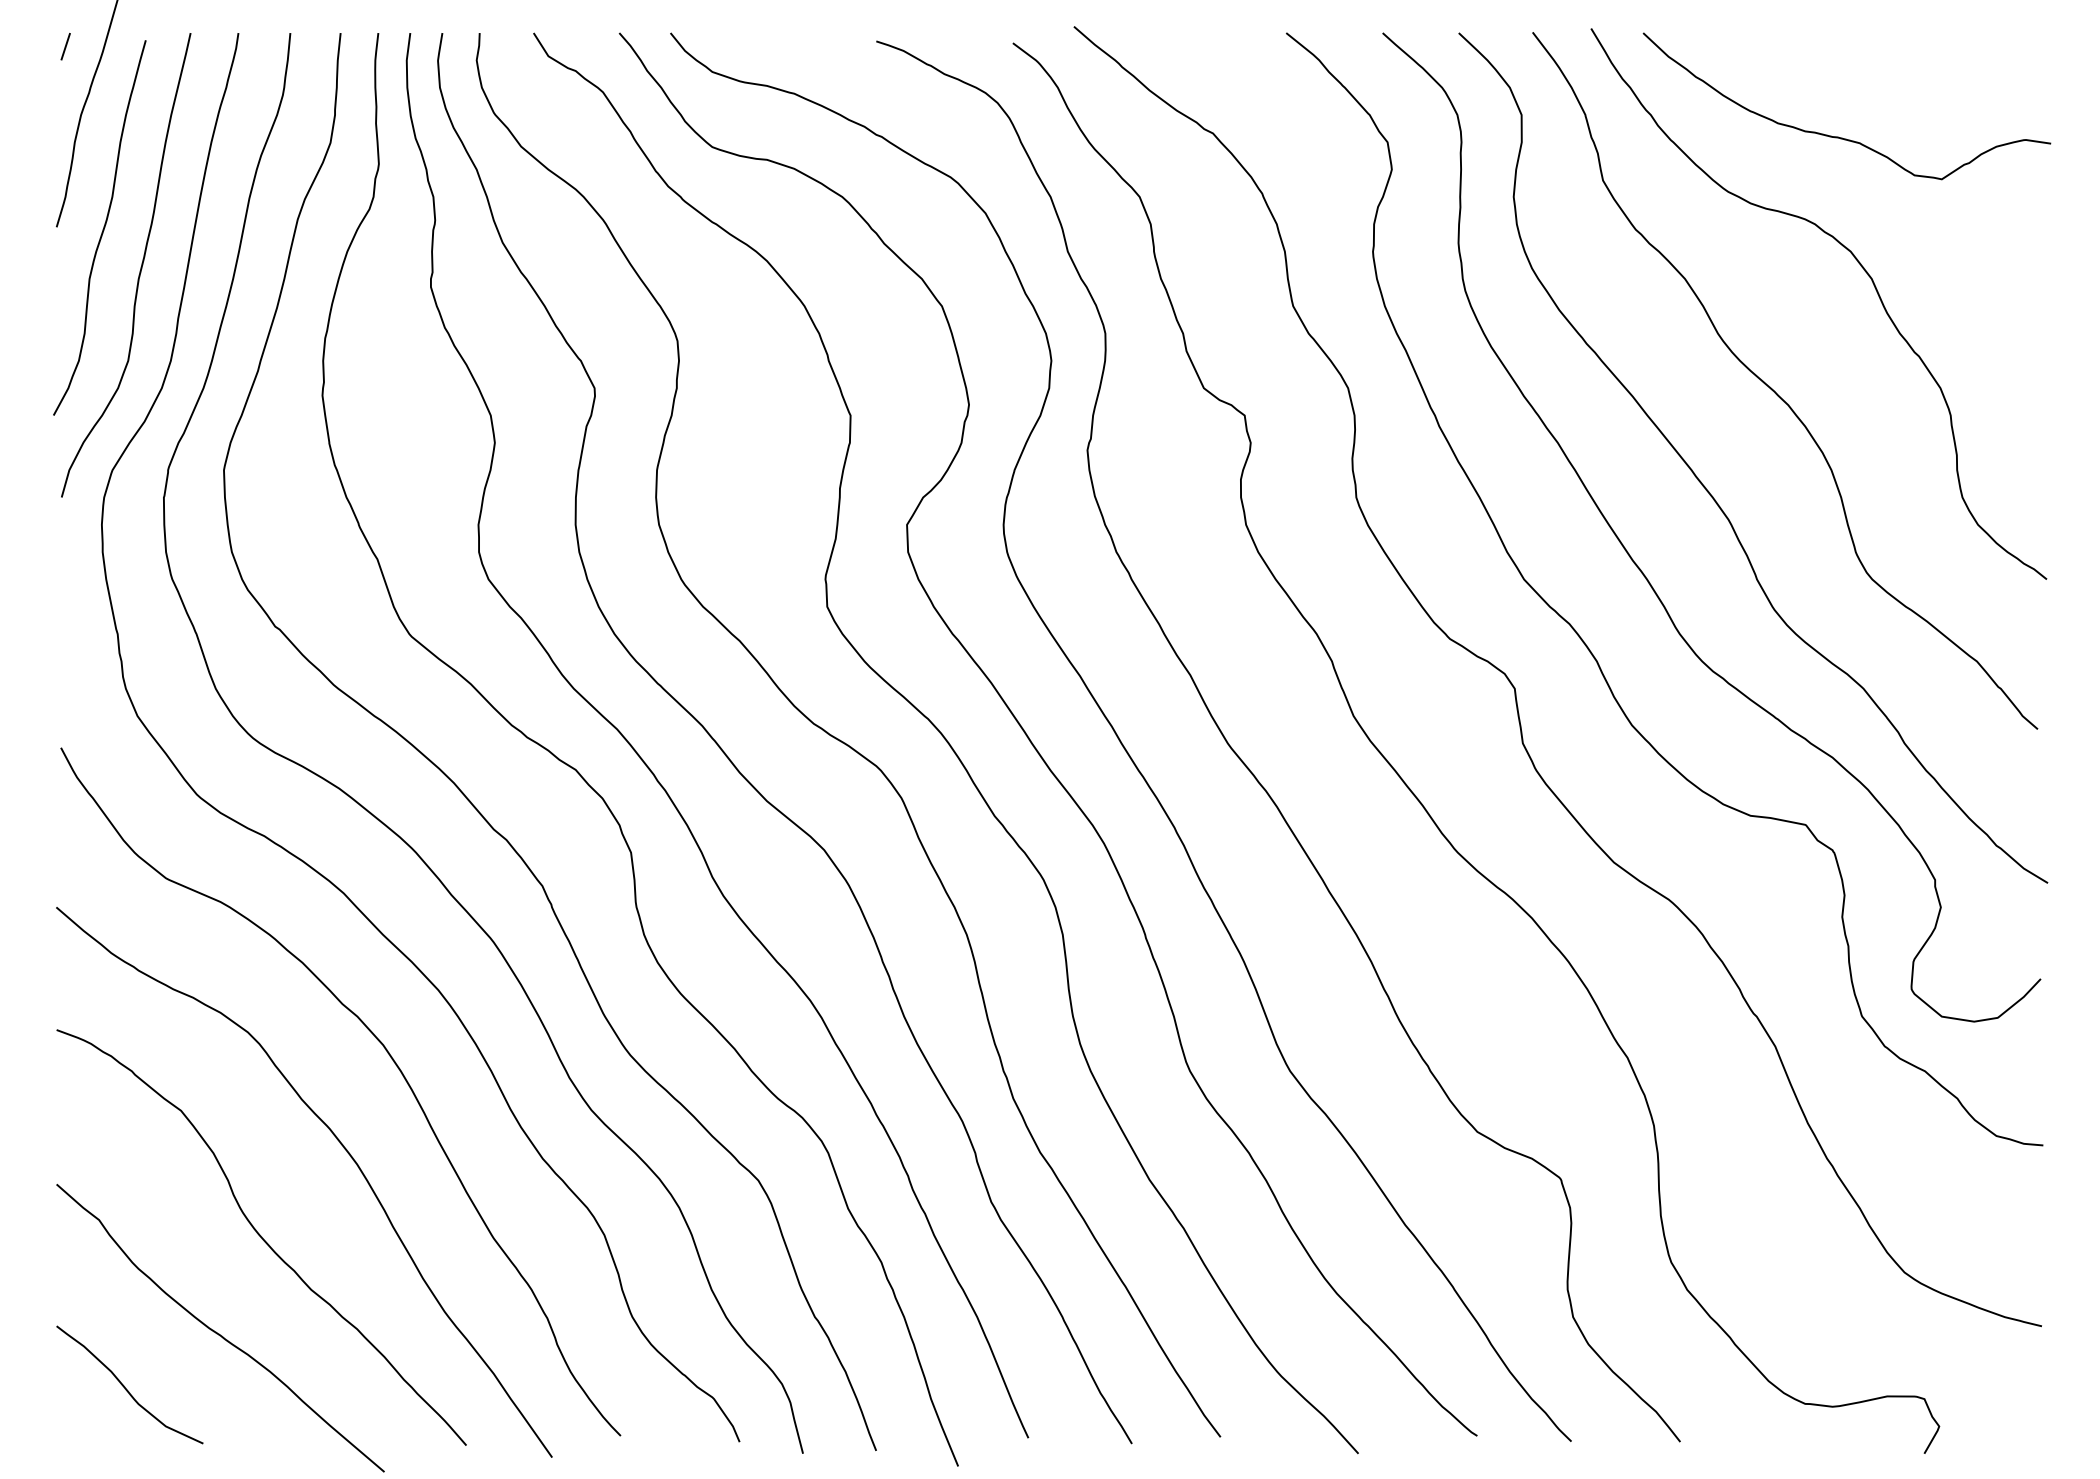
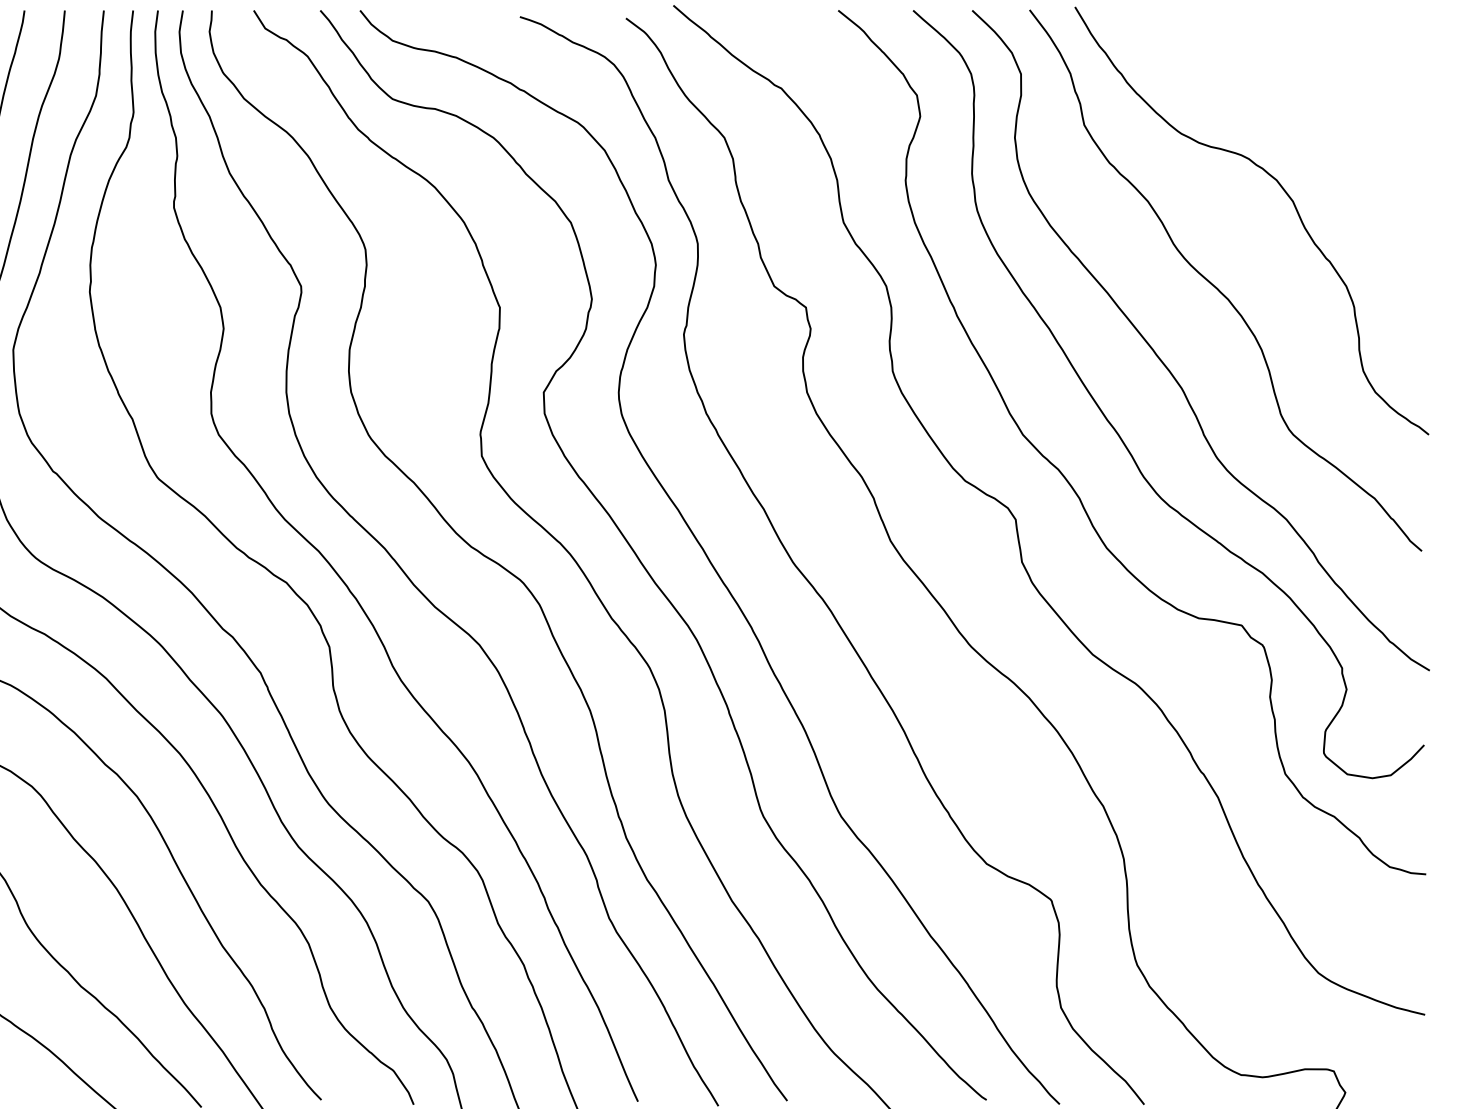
curve: (1838, 136) -> (1267, 90), removed

